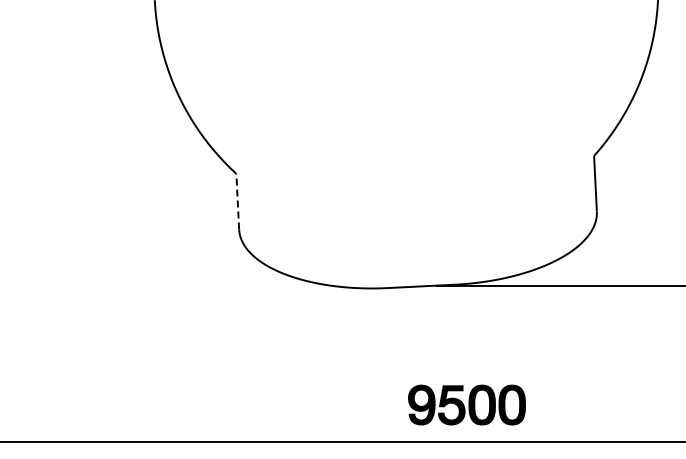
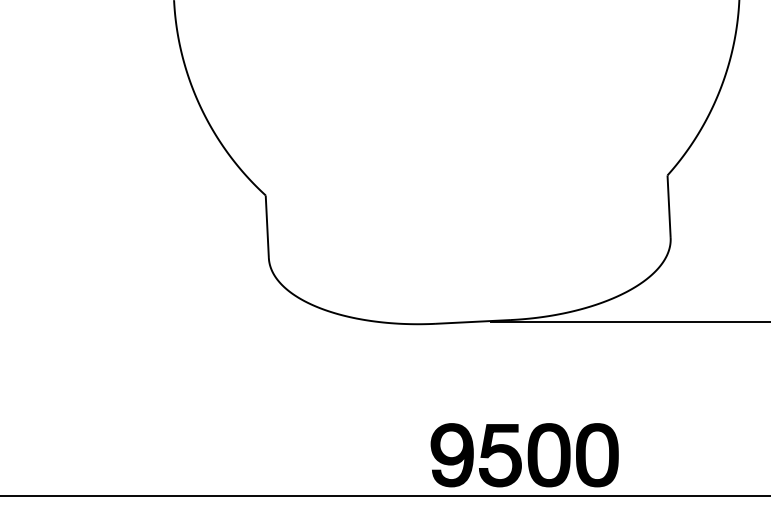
line: (237, 201) -> (267, 226), dashed -> solid
part: (466, 404) -> (524, 454), size x1.43

